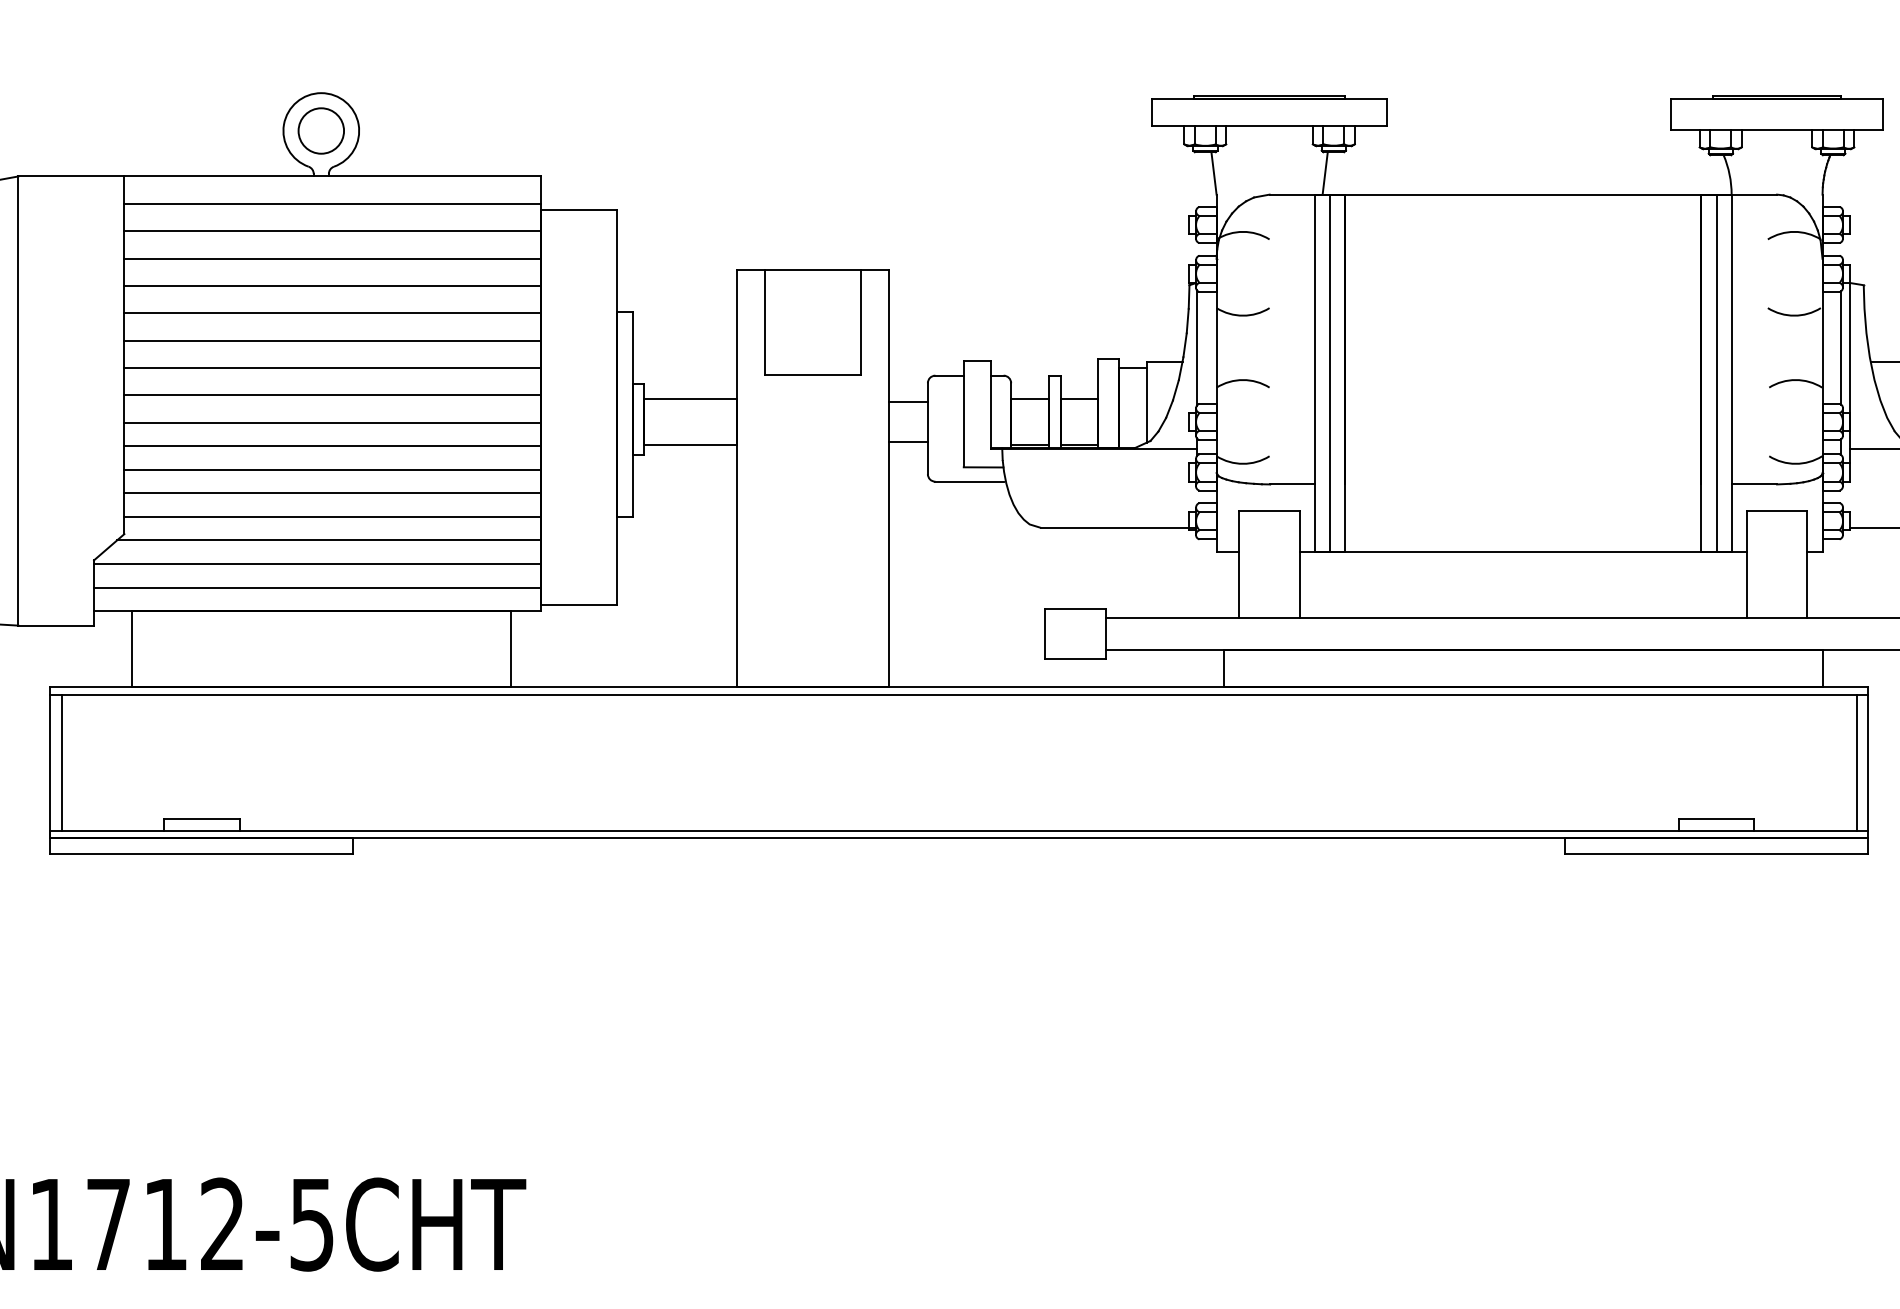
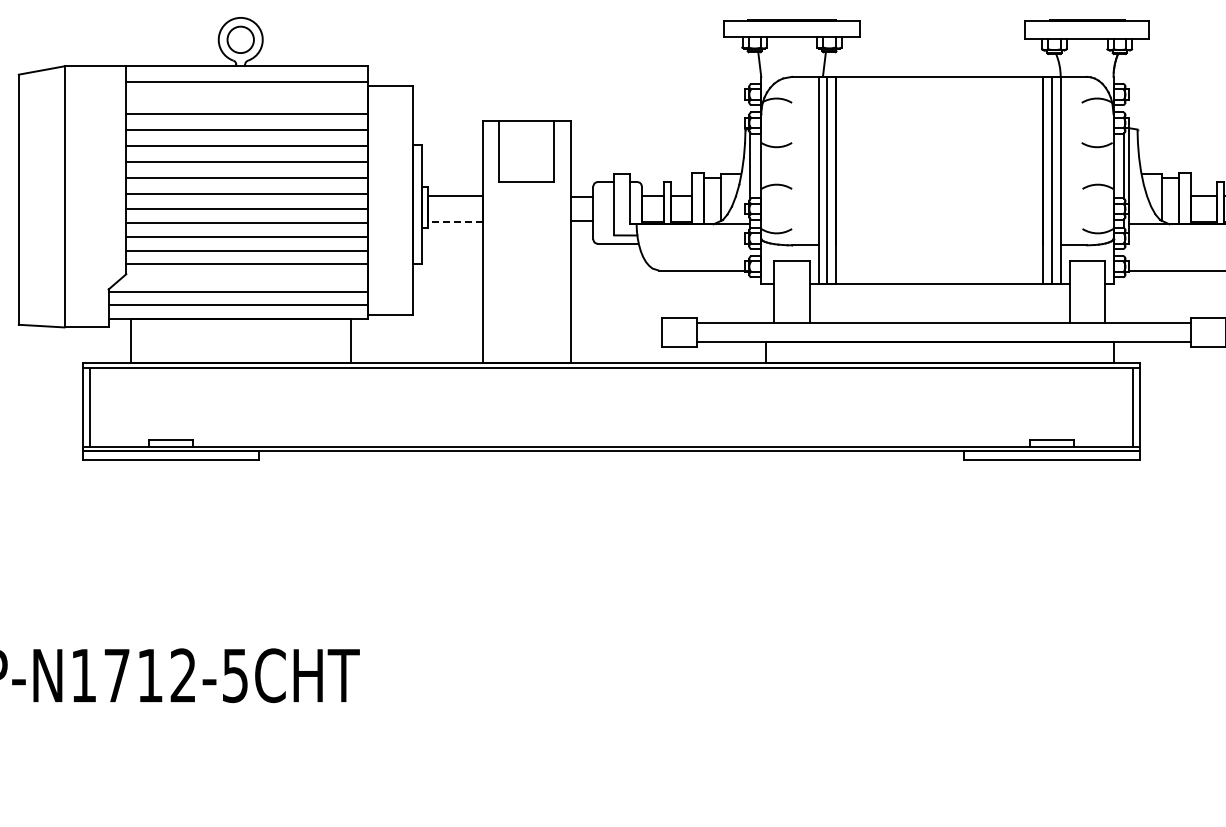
line: (332, 231) -> (247, 98), removed
line: (688, 445) -> (454, 222), solid -> dashed
line: (327, 539) -> (244, 277), removed

